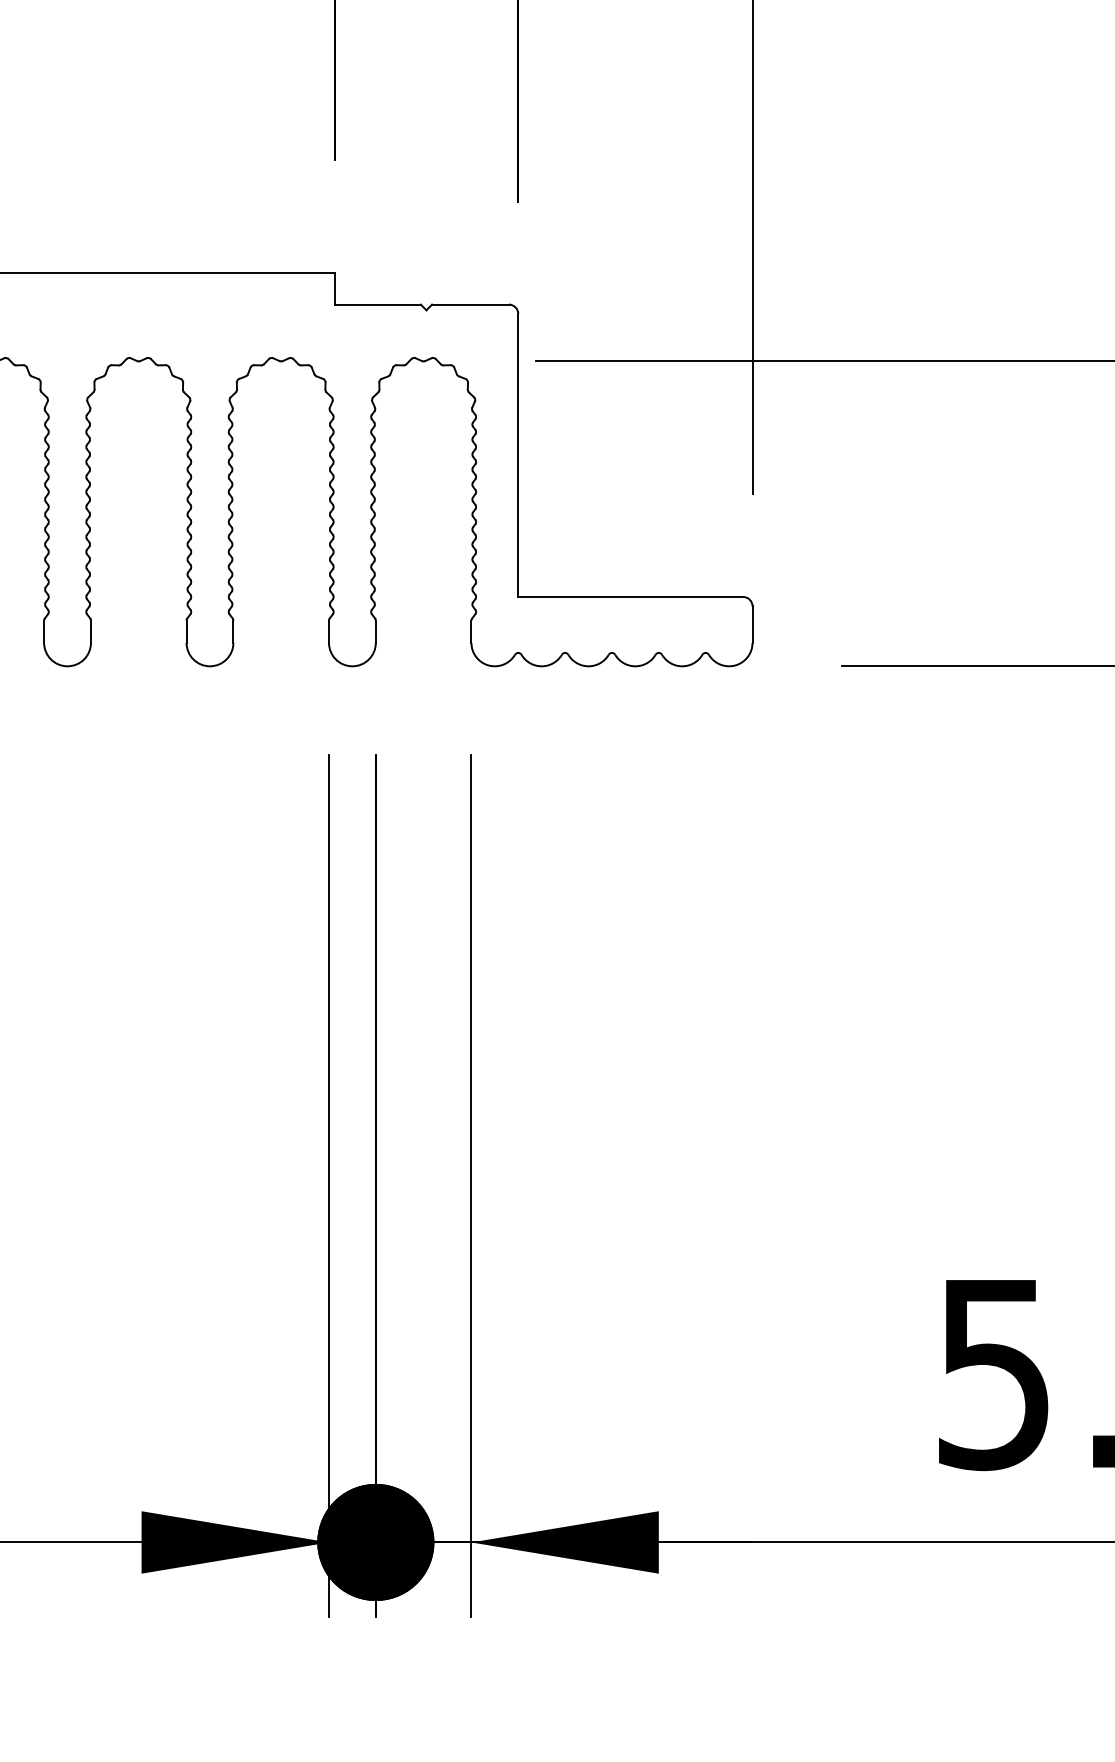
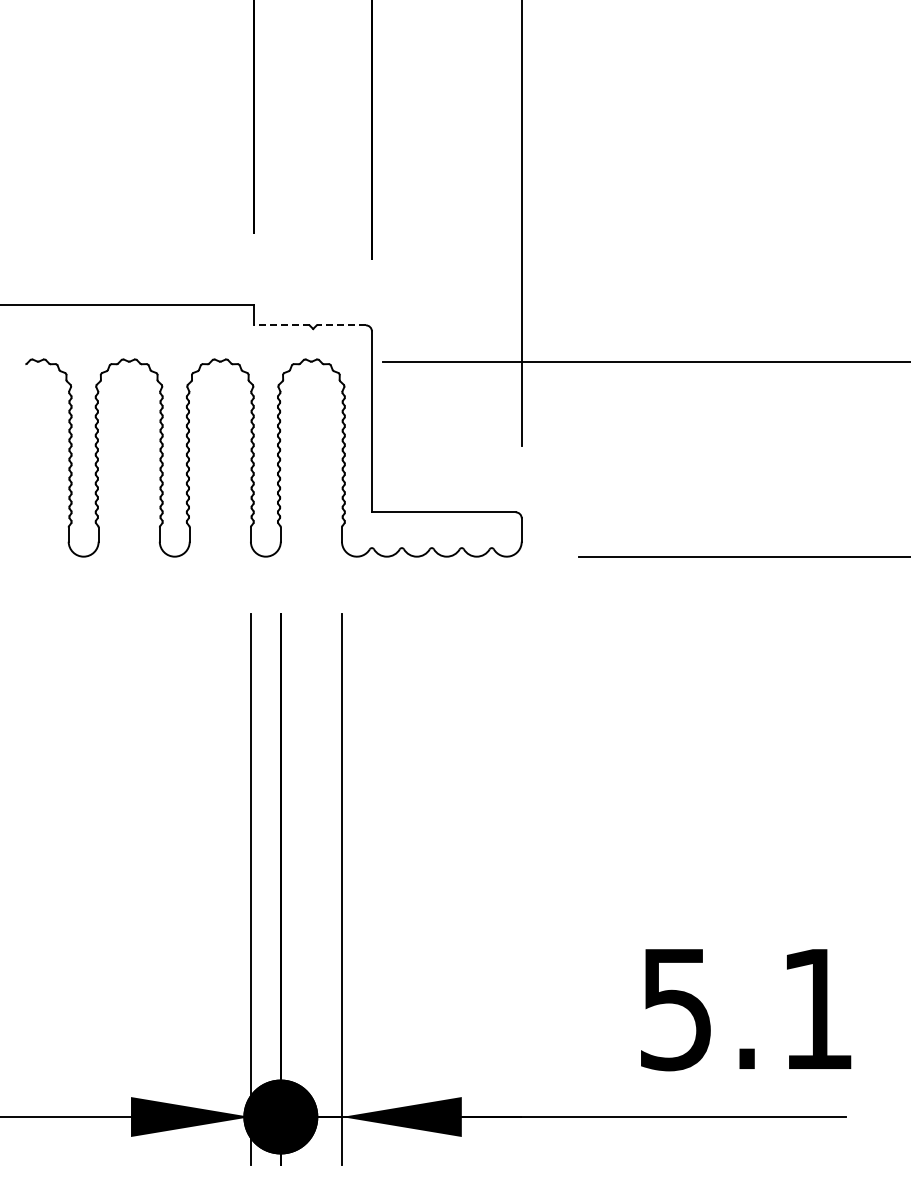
line: (378, 304) -> (282, 325), solid -> dashed
line: (470, 304) -> (341, 325), solid -> dashed

